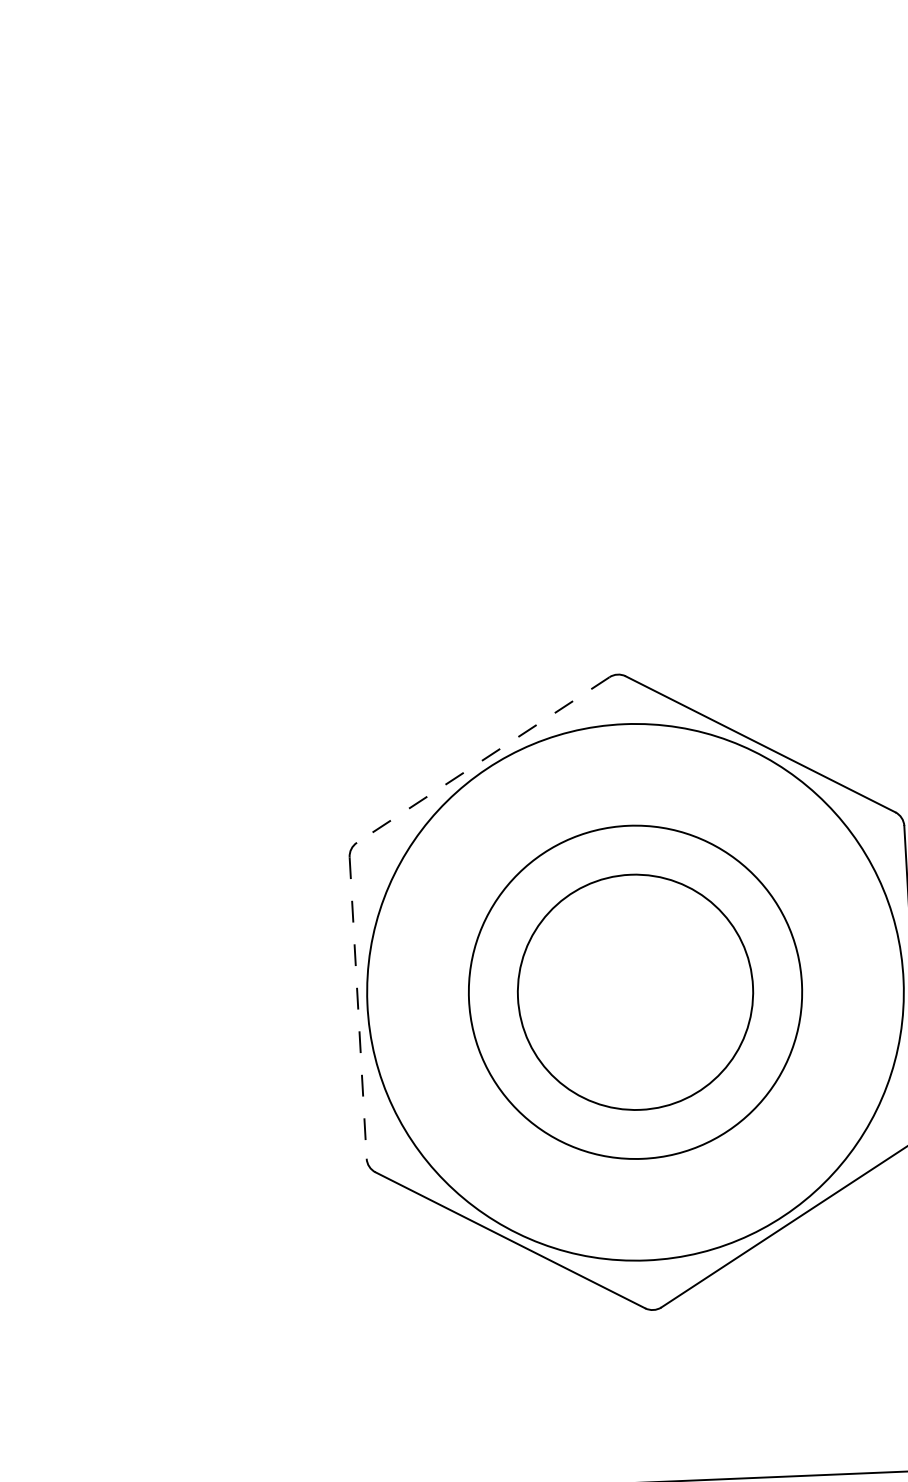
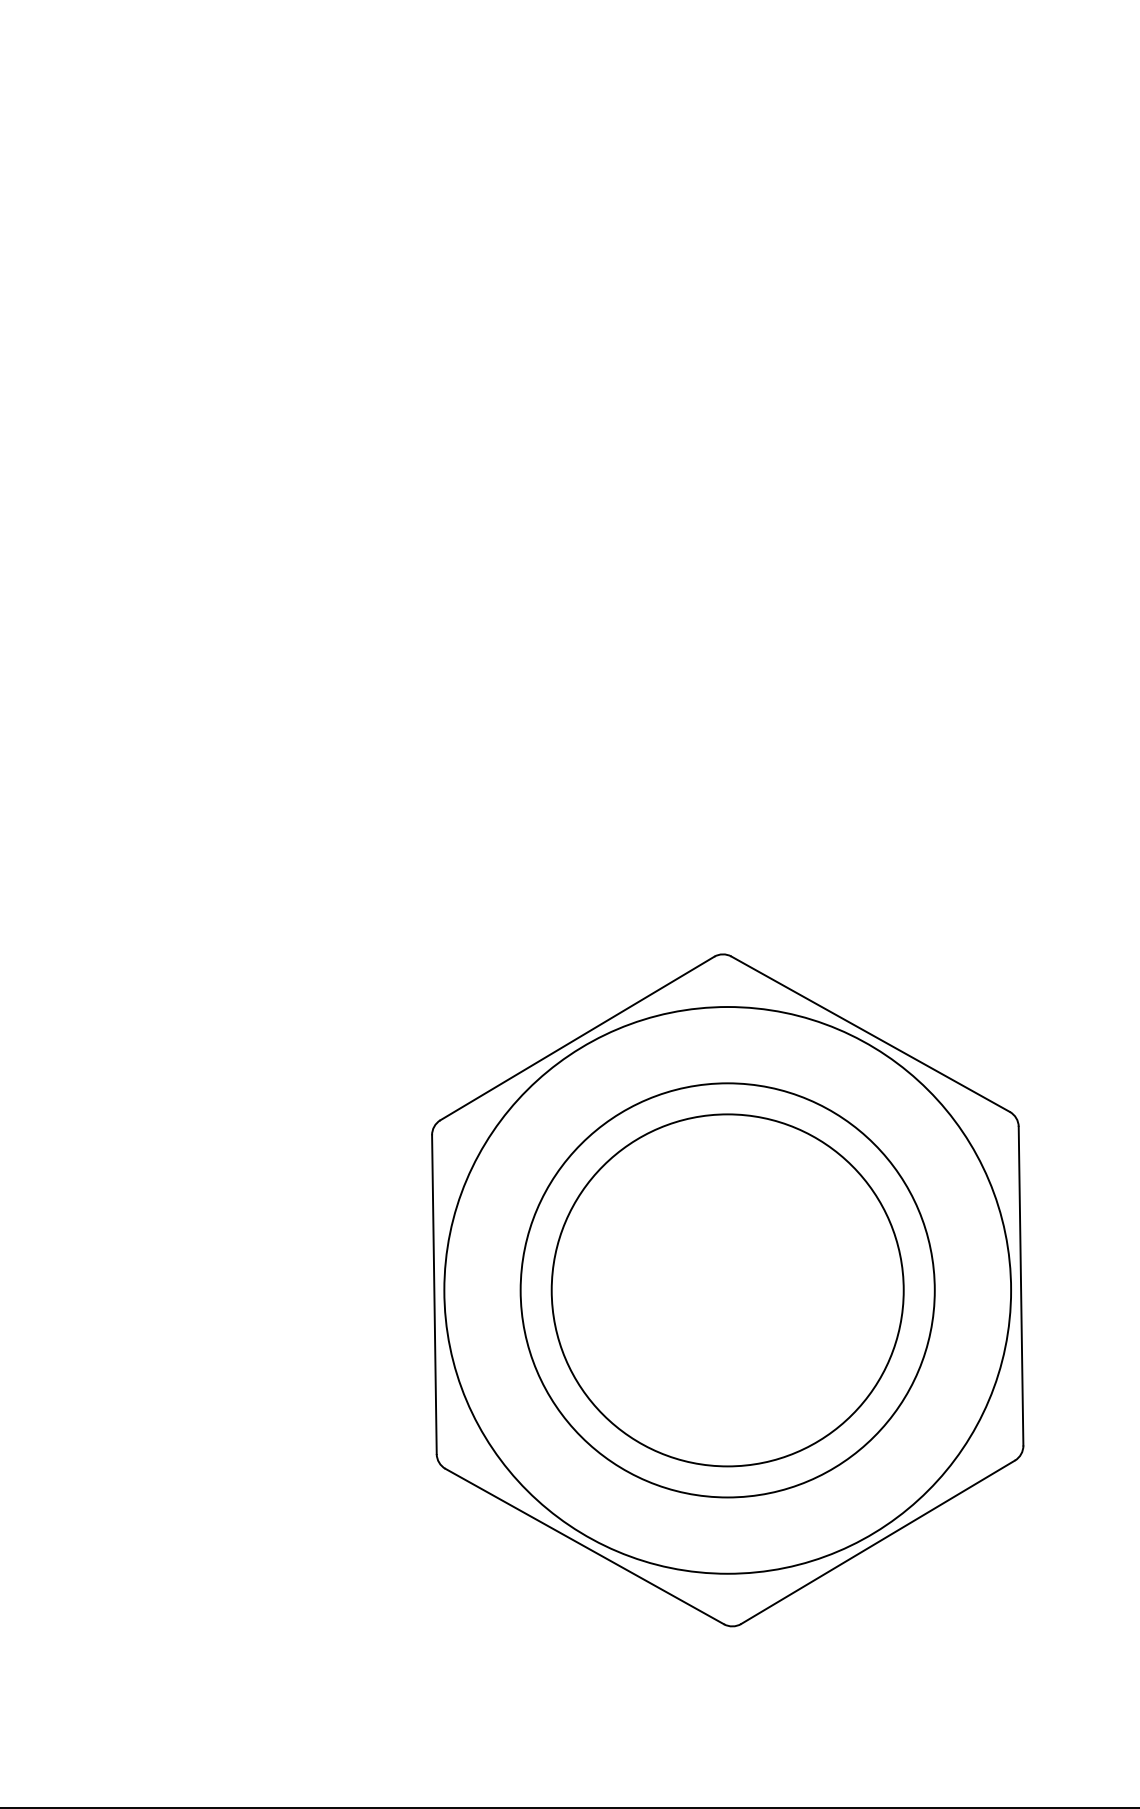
line: (482, 760) -> (576, 1038), dashed -> solid
circle: (635, 992) -> (727, 1290), size x1.67
line: (358, 1008) -> (434, 1295), dashed -> solid

